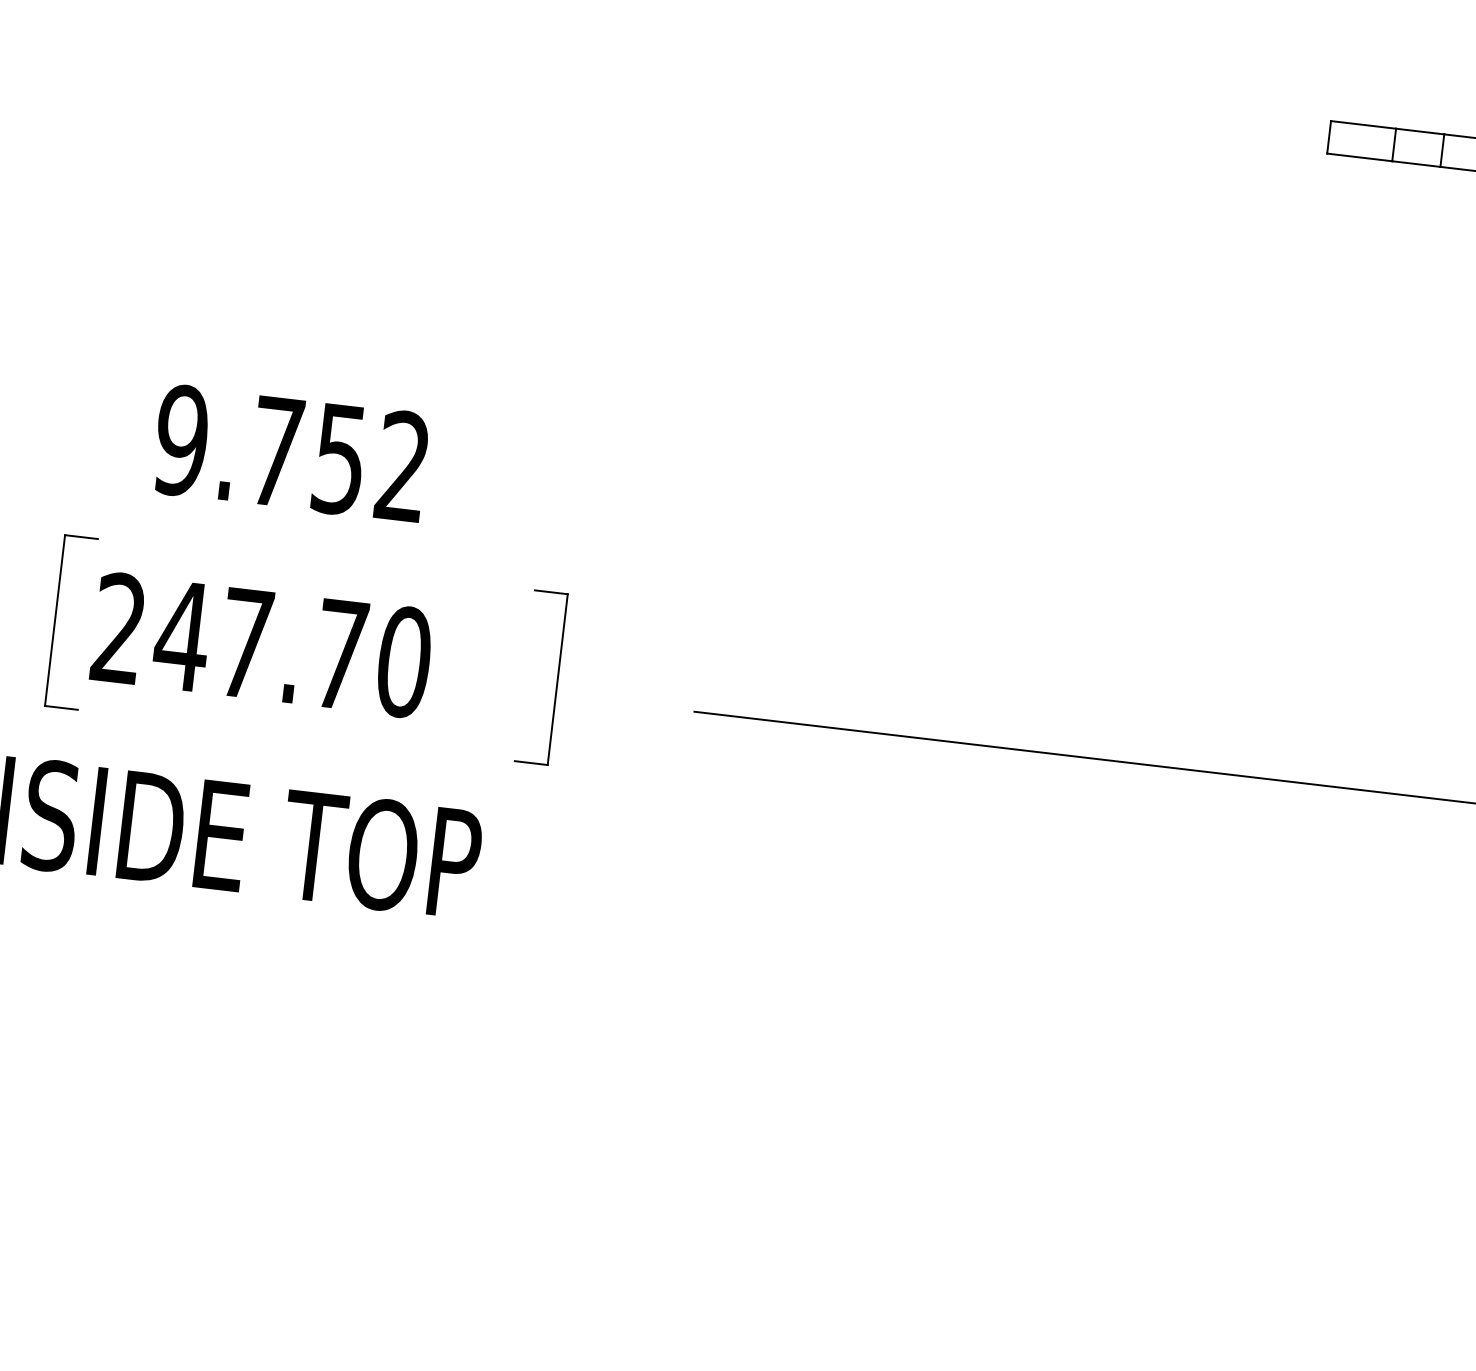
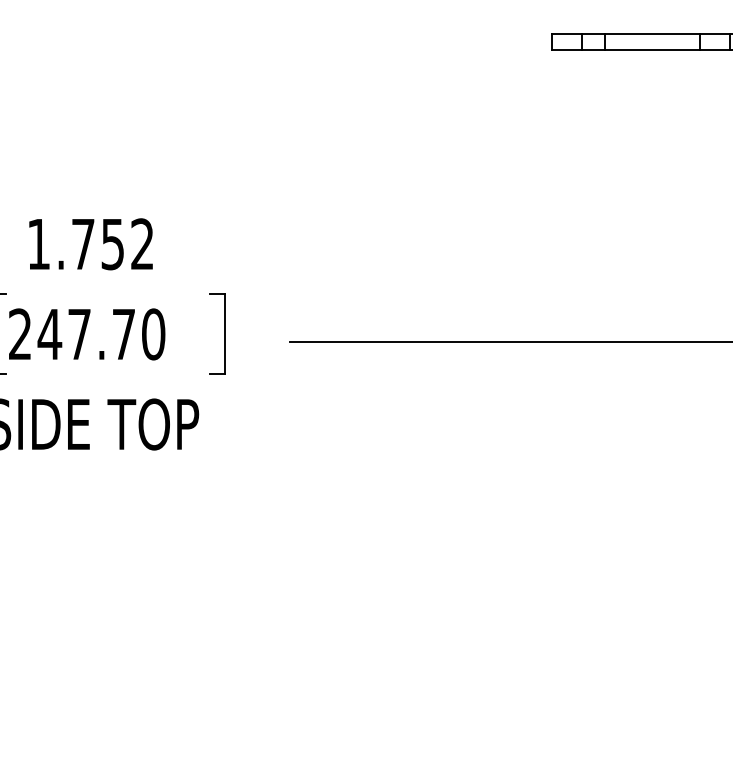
text: (180, 441) -> (38, 244), 9.752 -> 1.752

